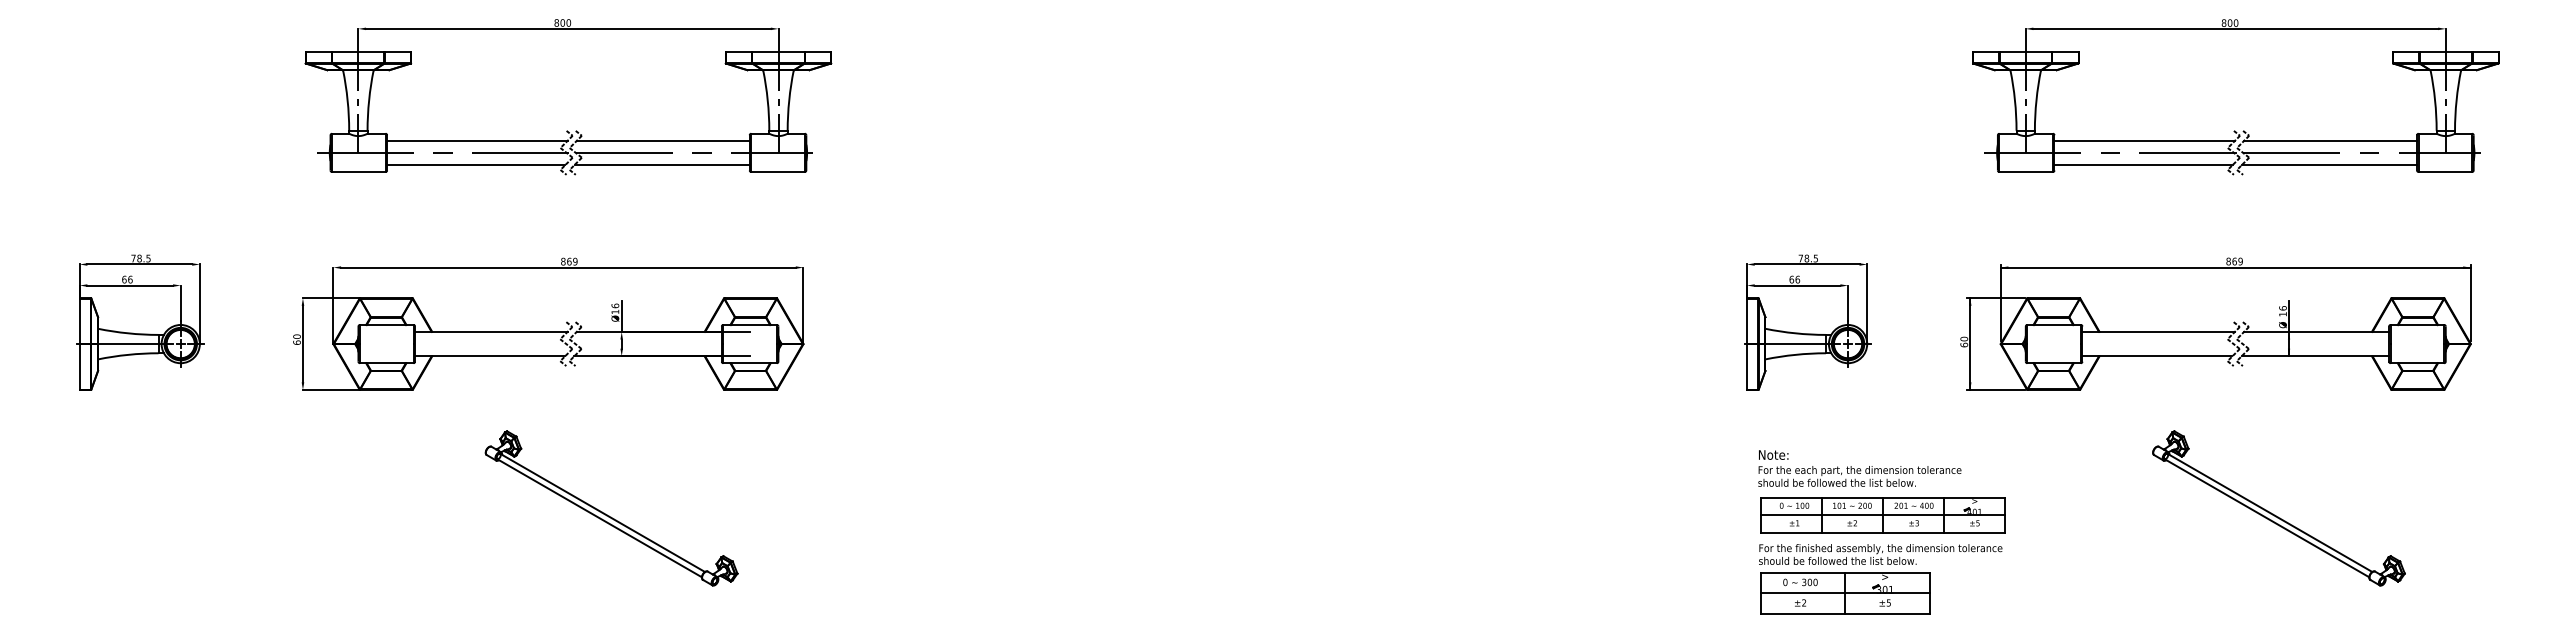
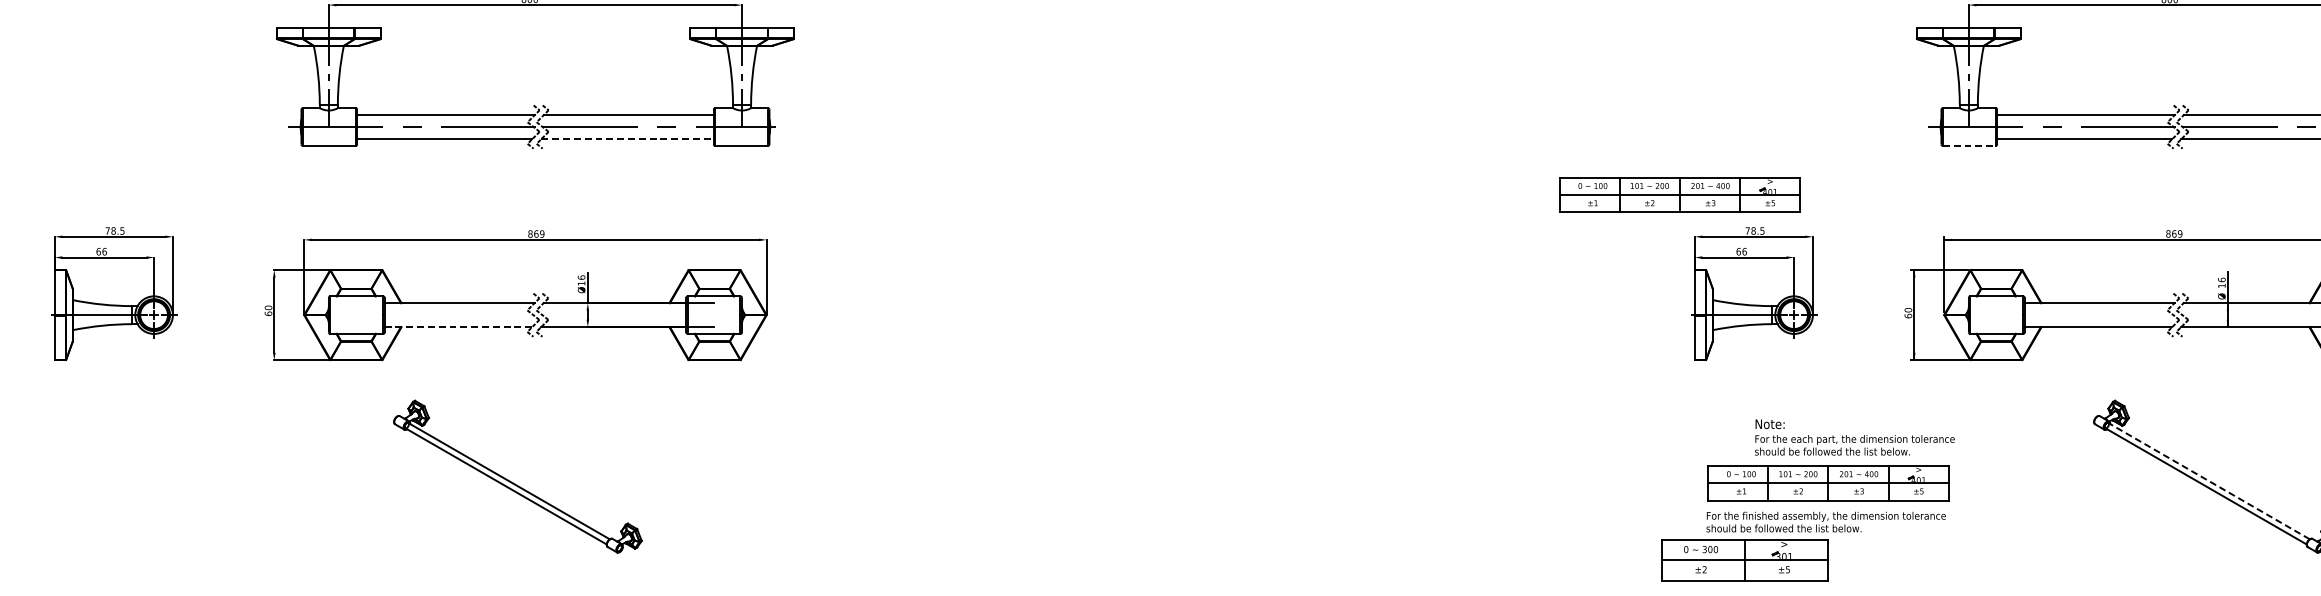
line: (662, 165) -> (627, 139), solid -> dashed
line: (2026, 172) -> (1969, 146), solid -> dashed
part: (1731, 222) -> (1679, 195), added
line: (490, 356) -> (458, 327), solid -> dashed
text: (1859, 468) -> (1854, 437), moved
line: (2269, 512) -> (2208, 480), solid -> dashed
part: (607, 514) -> (513, 482), moved
part: (1845, 593) -> (1745, 560), moved

